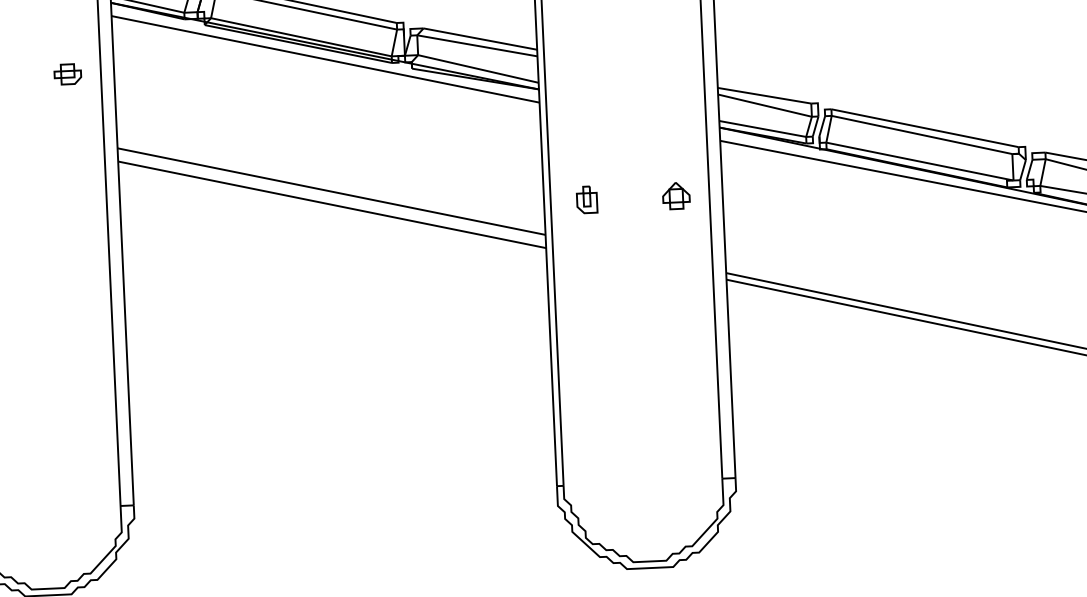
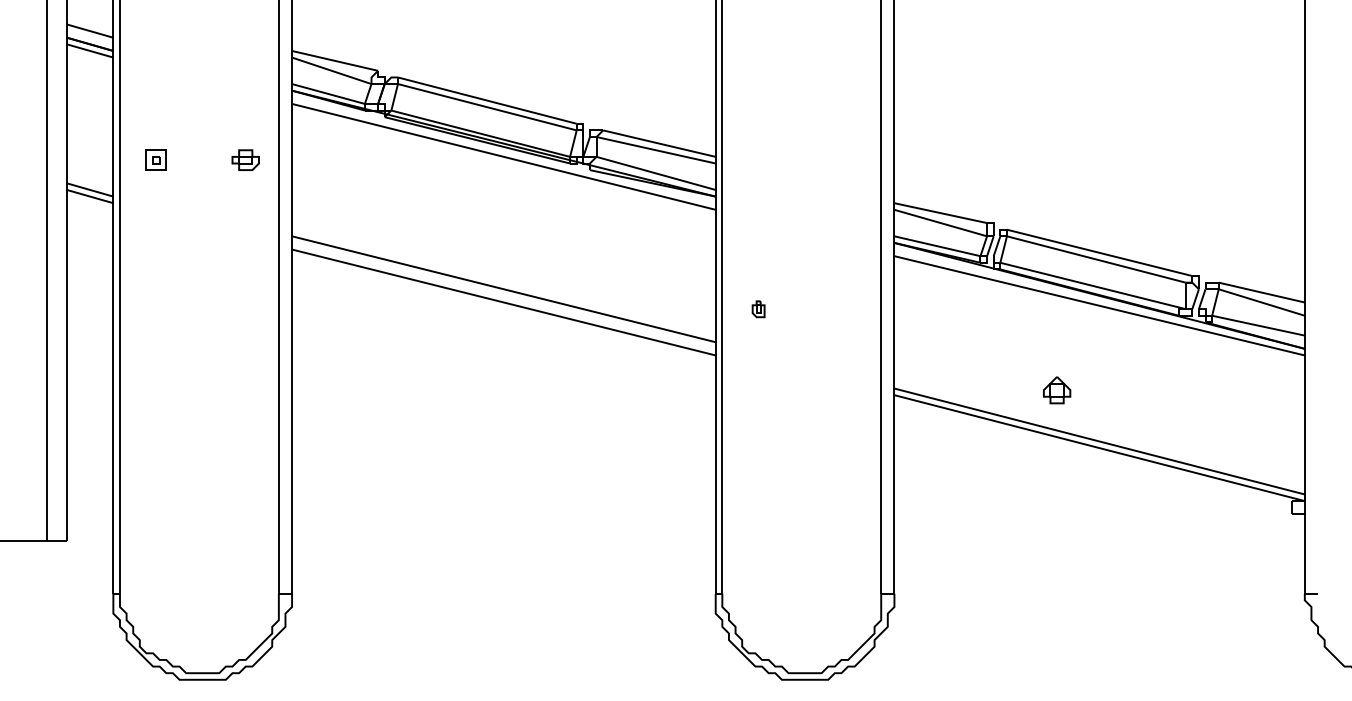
part: (676, 196) -> (1057, 390), moved
part: (586, 200) -> (758, 309), size x0.6

